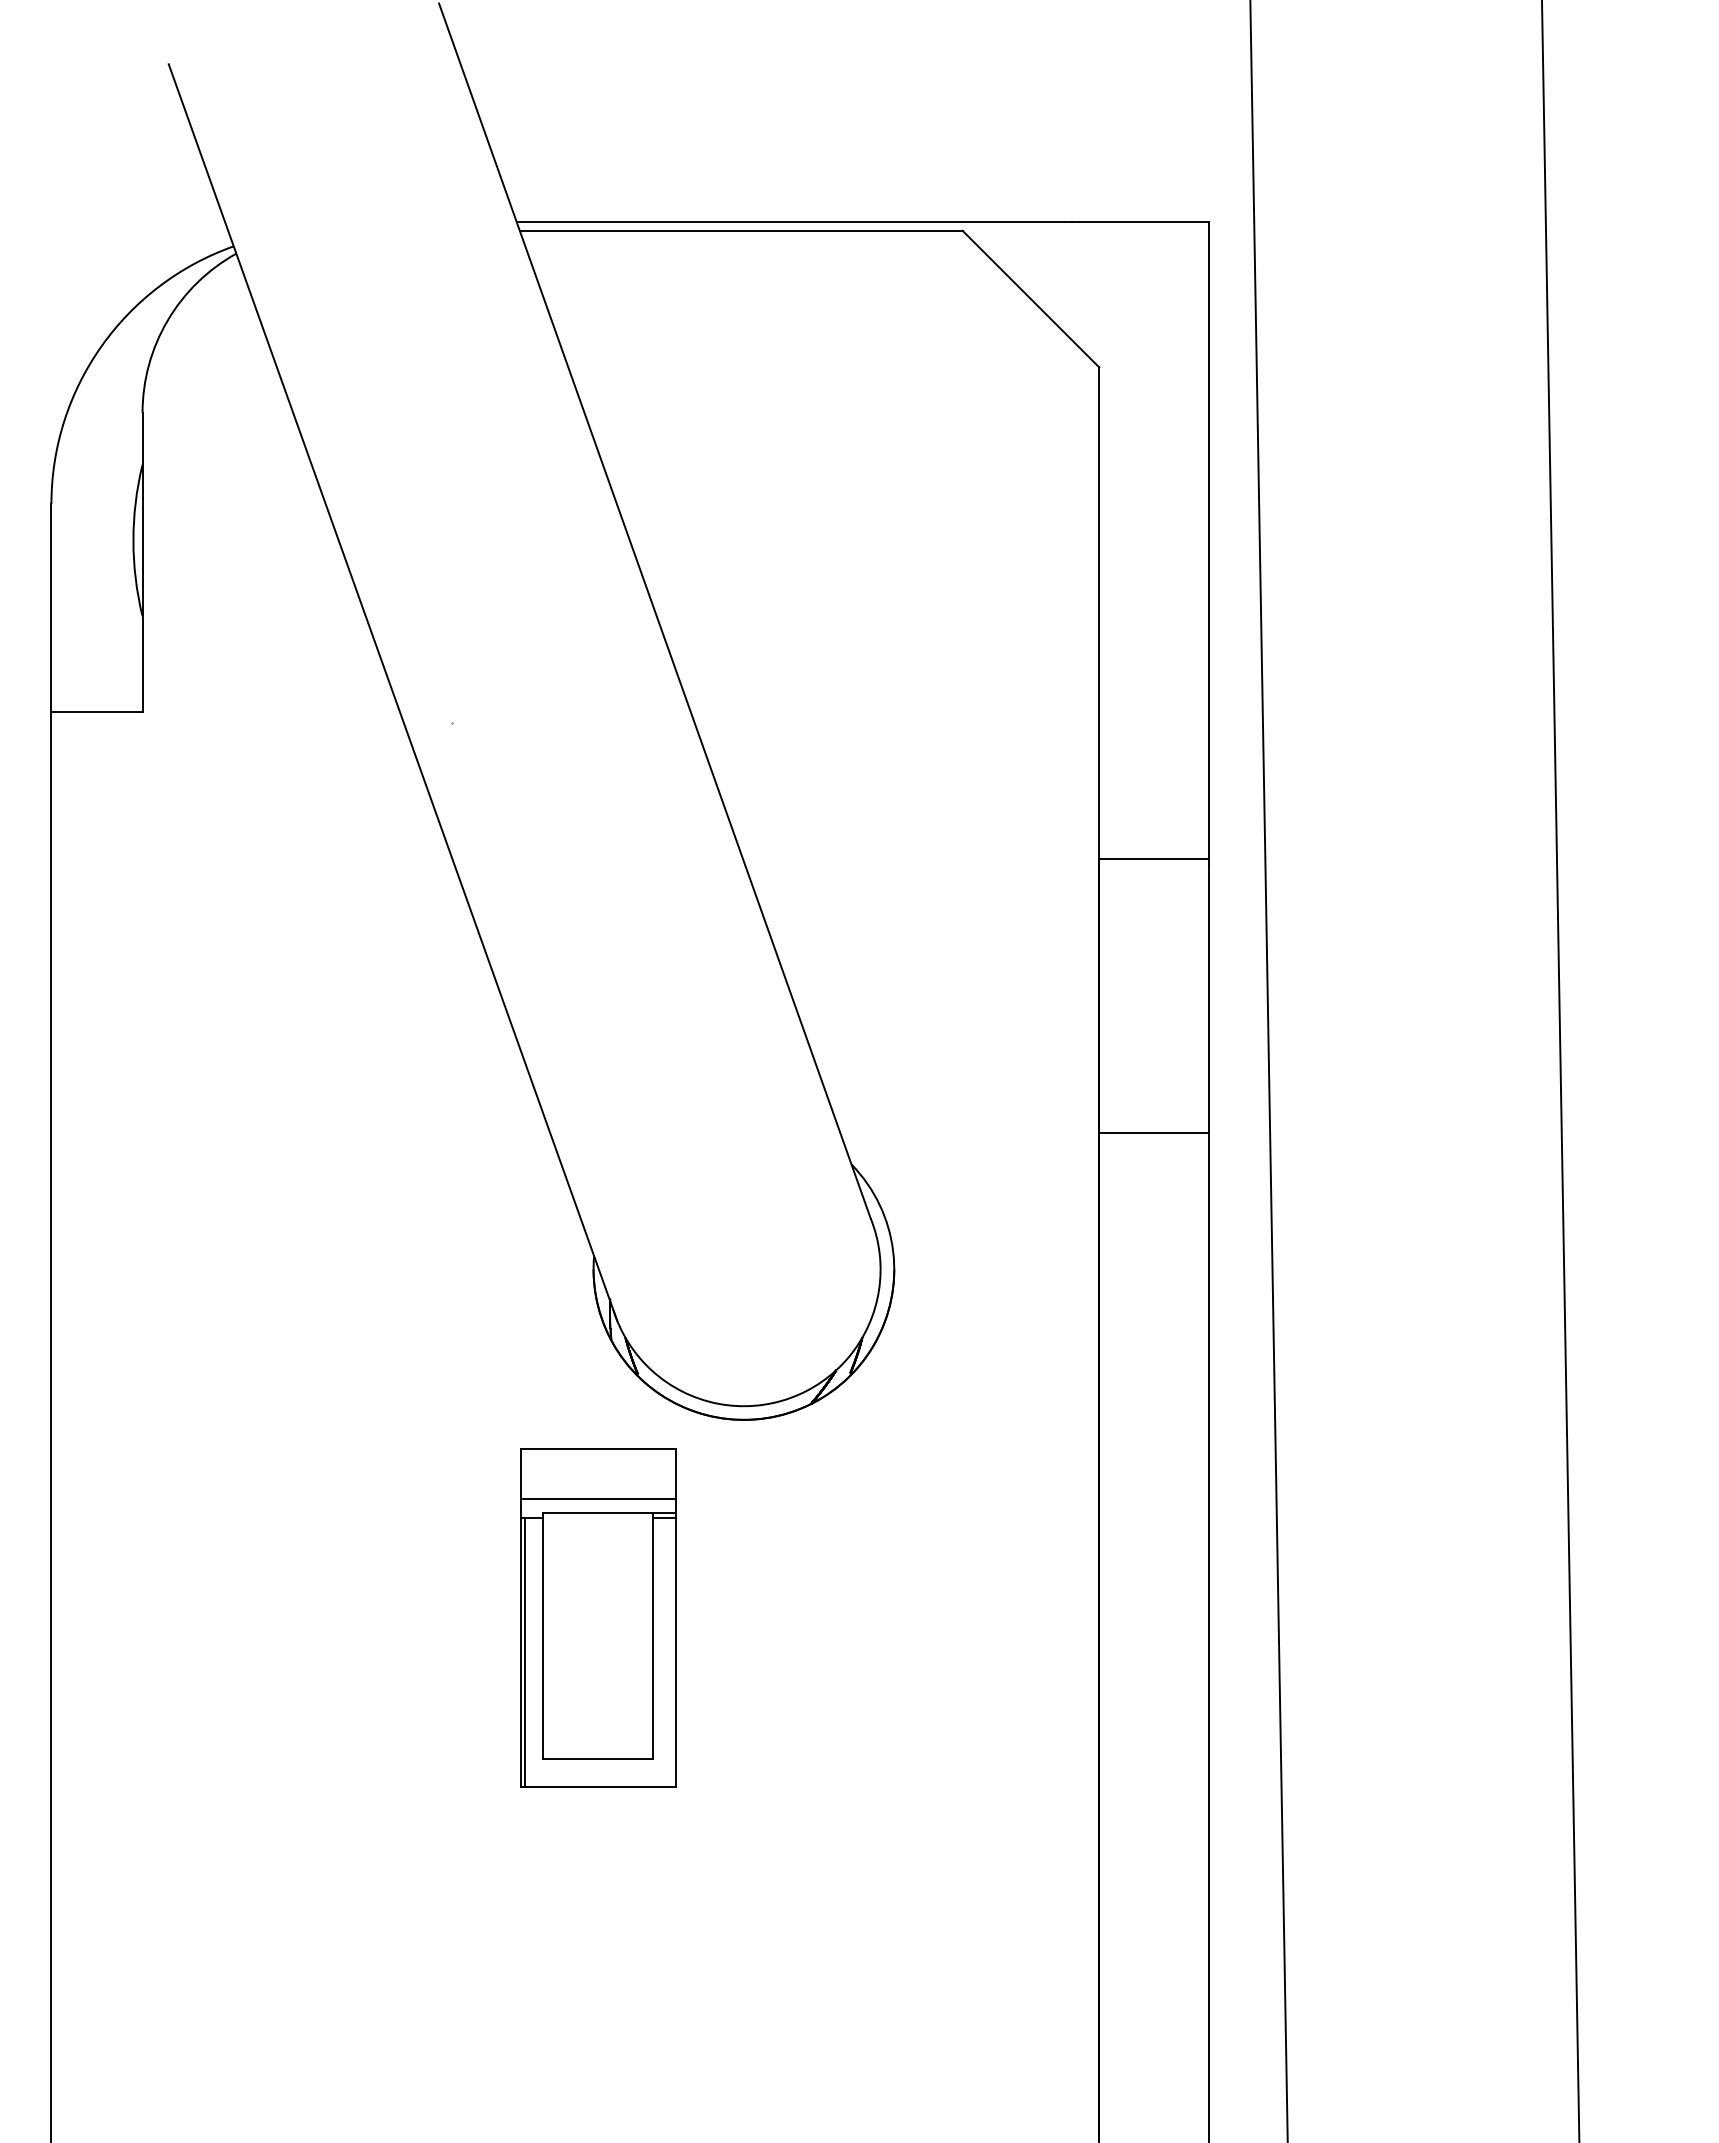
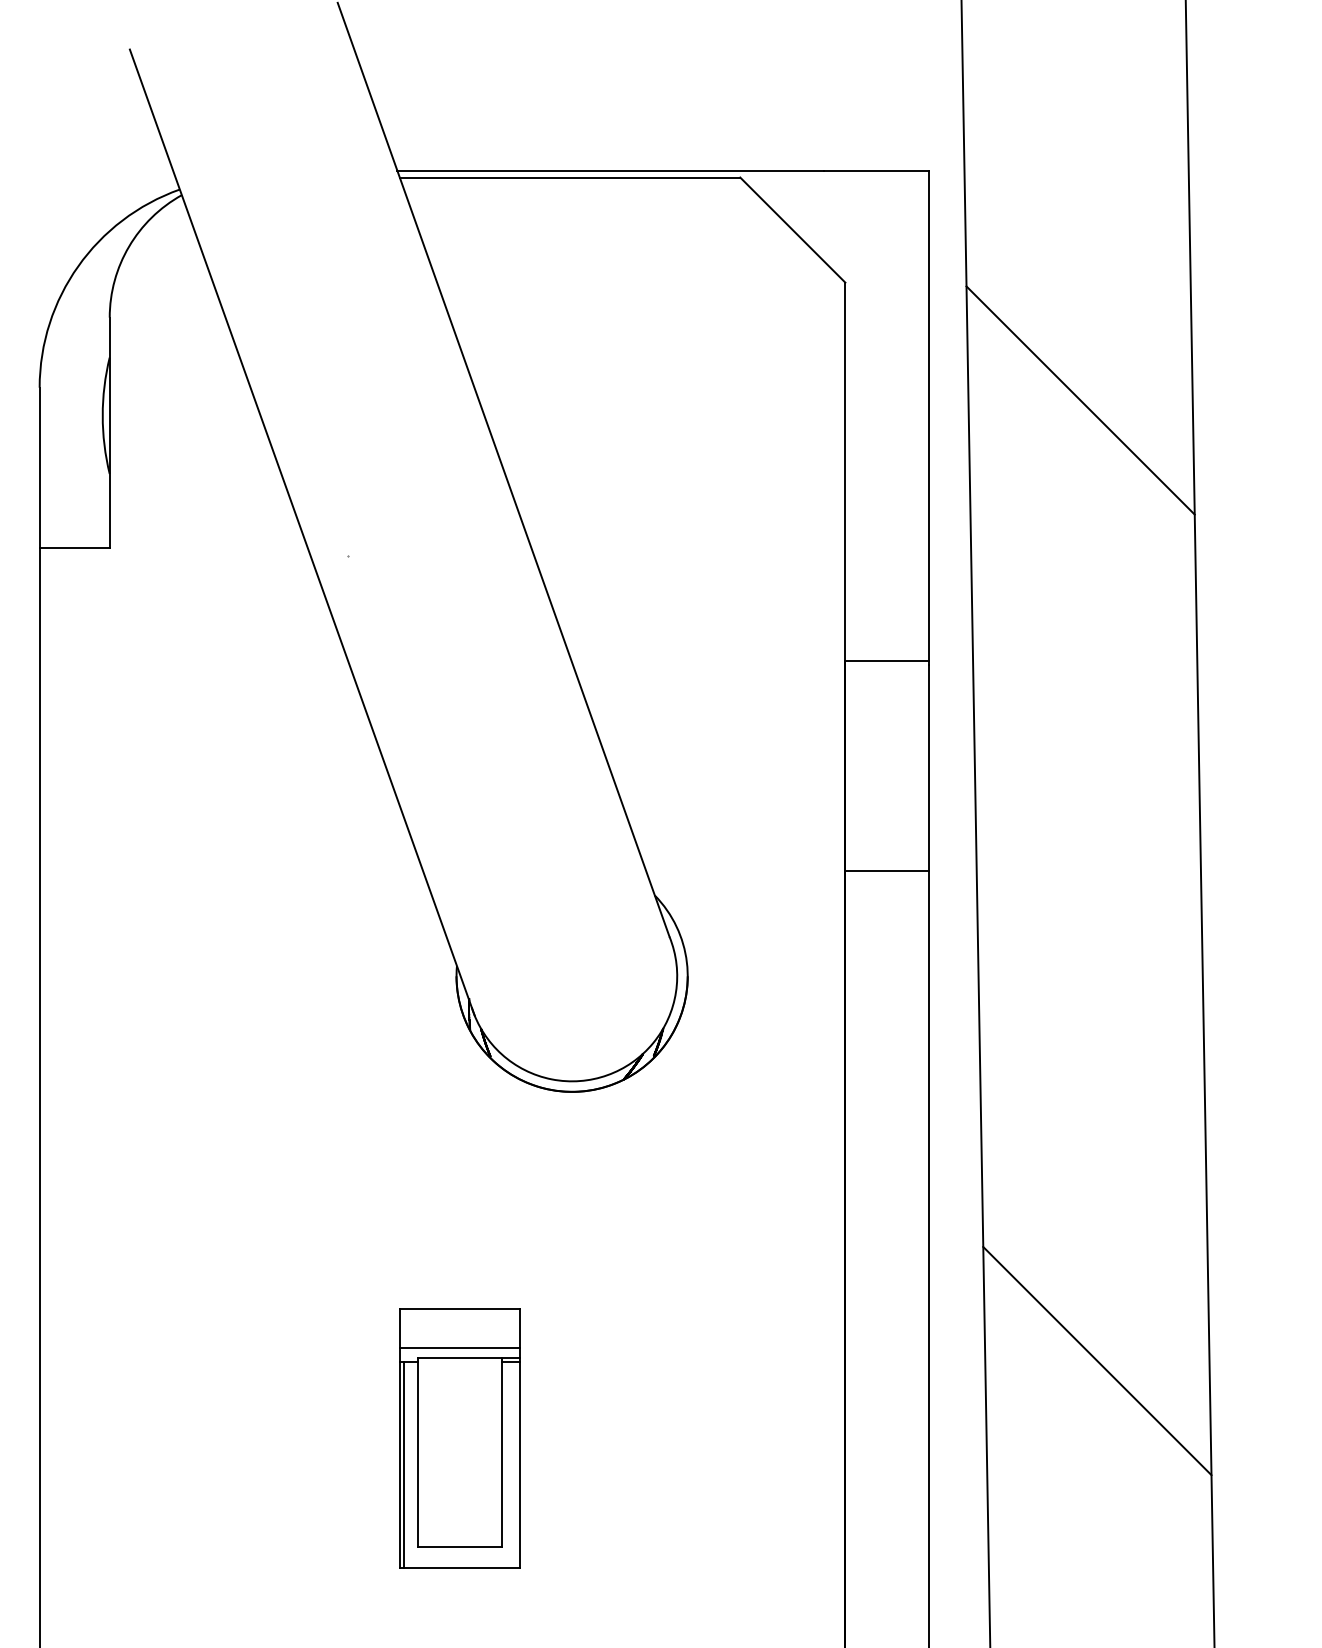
line: (1404, 520) -> (1080, 400), added
part: (598, 1617) -> (460, 1438), moved
line: (1426, 1769) -> (1096, 1360), added

